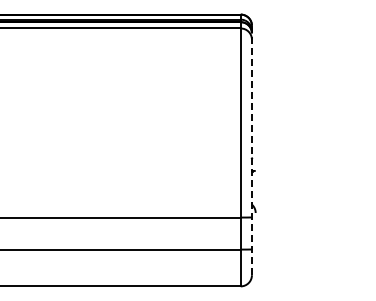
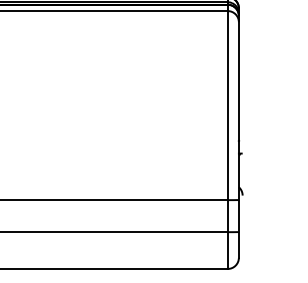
line: (251, 150) -> (238, 133), dashed -> solid

